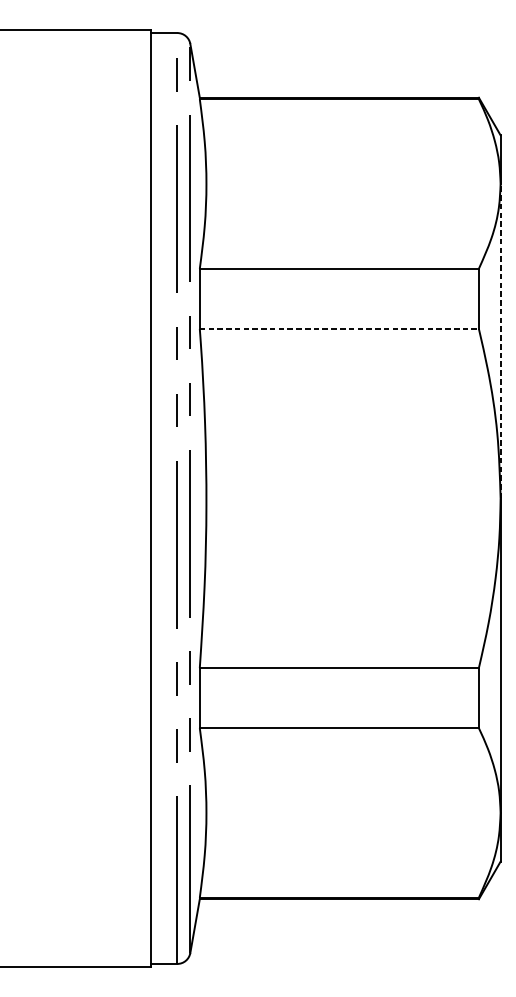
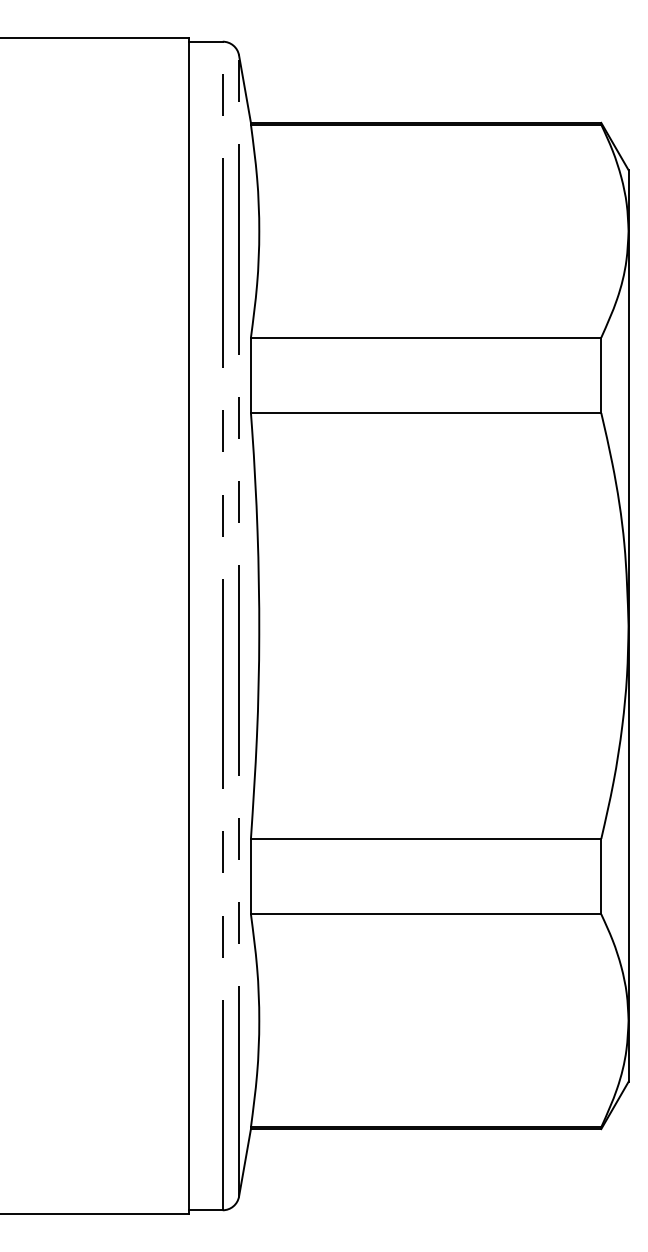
line: (339, 329) -> (426, 413), dashed -> solid
line: (500, 341) -> (628, 428), dashed -> solid

